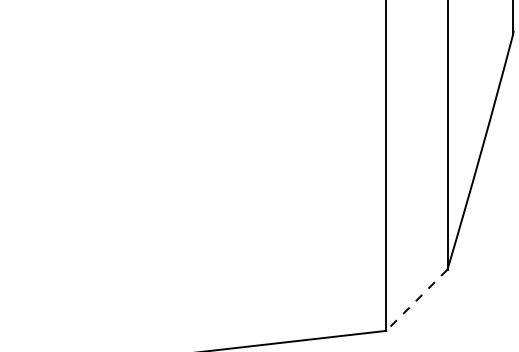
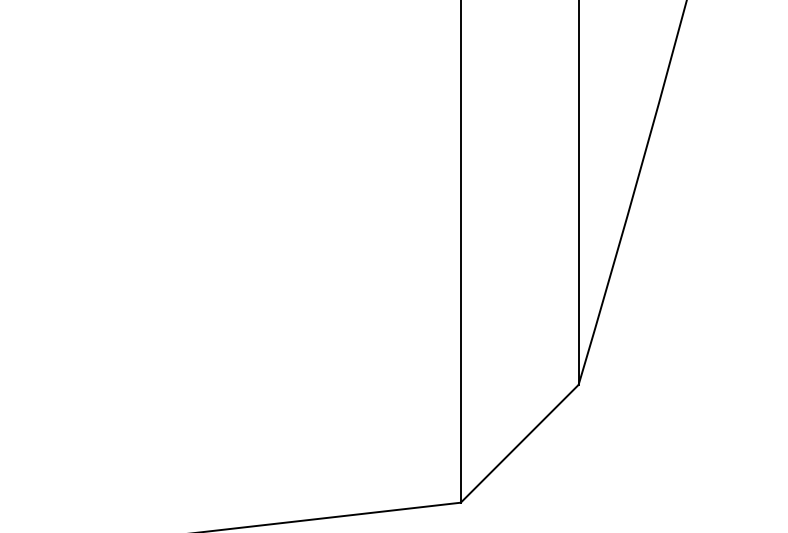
line: (416, 300) -> (519, 444), dashed -> solid

